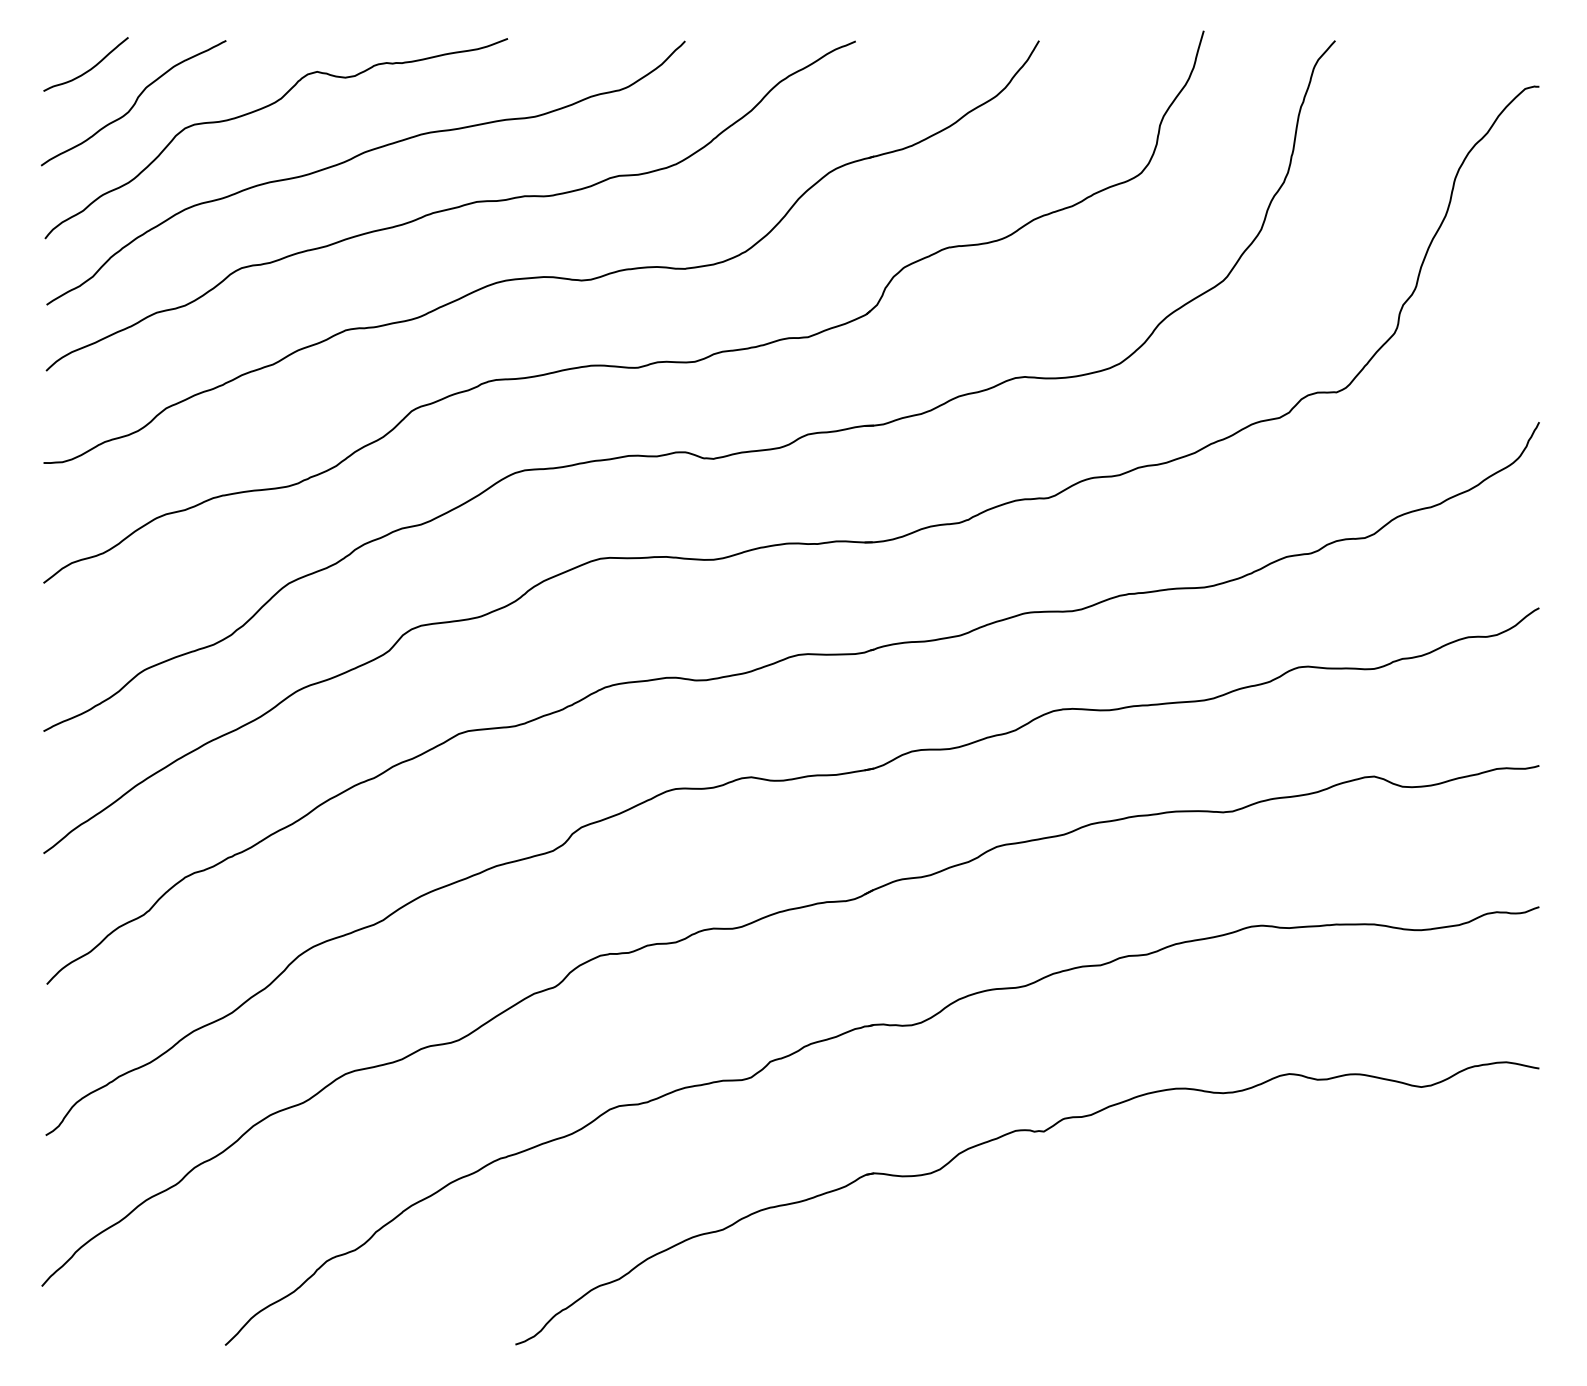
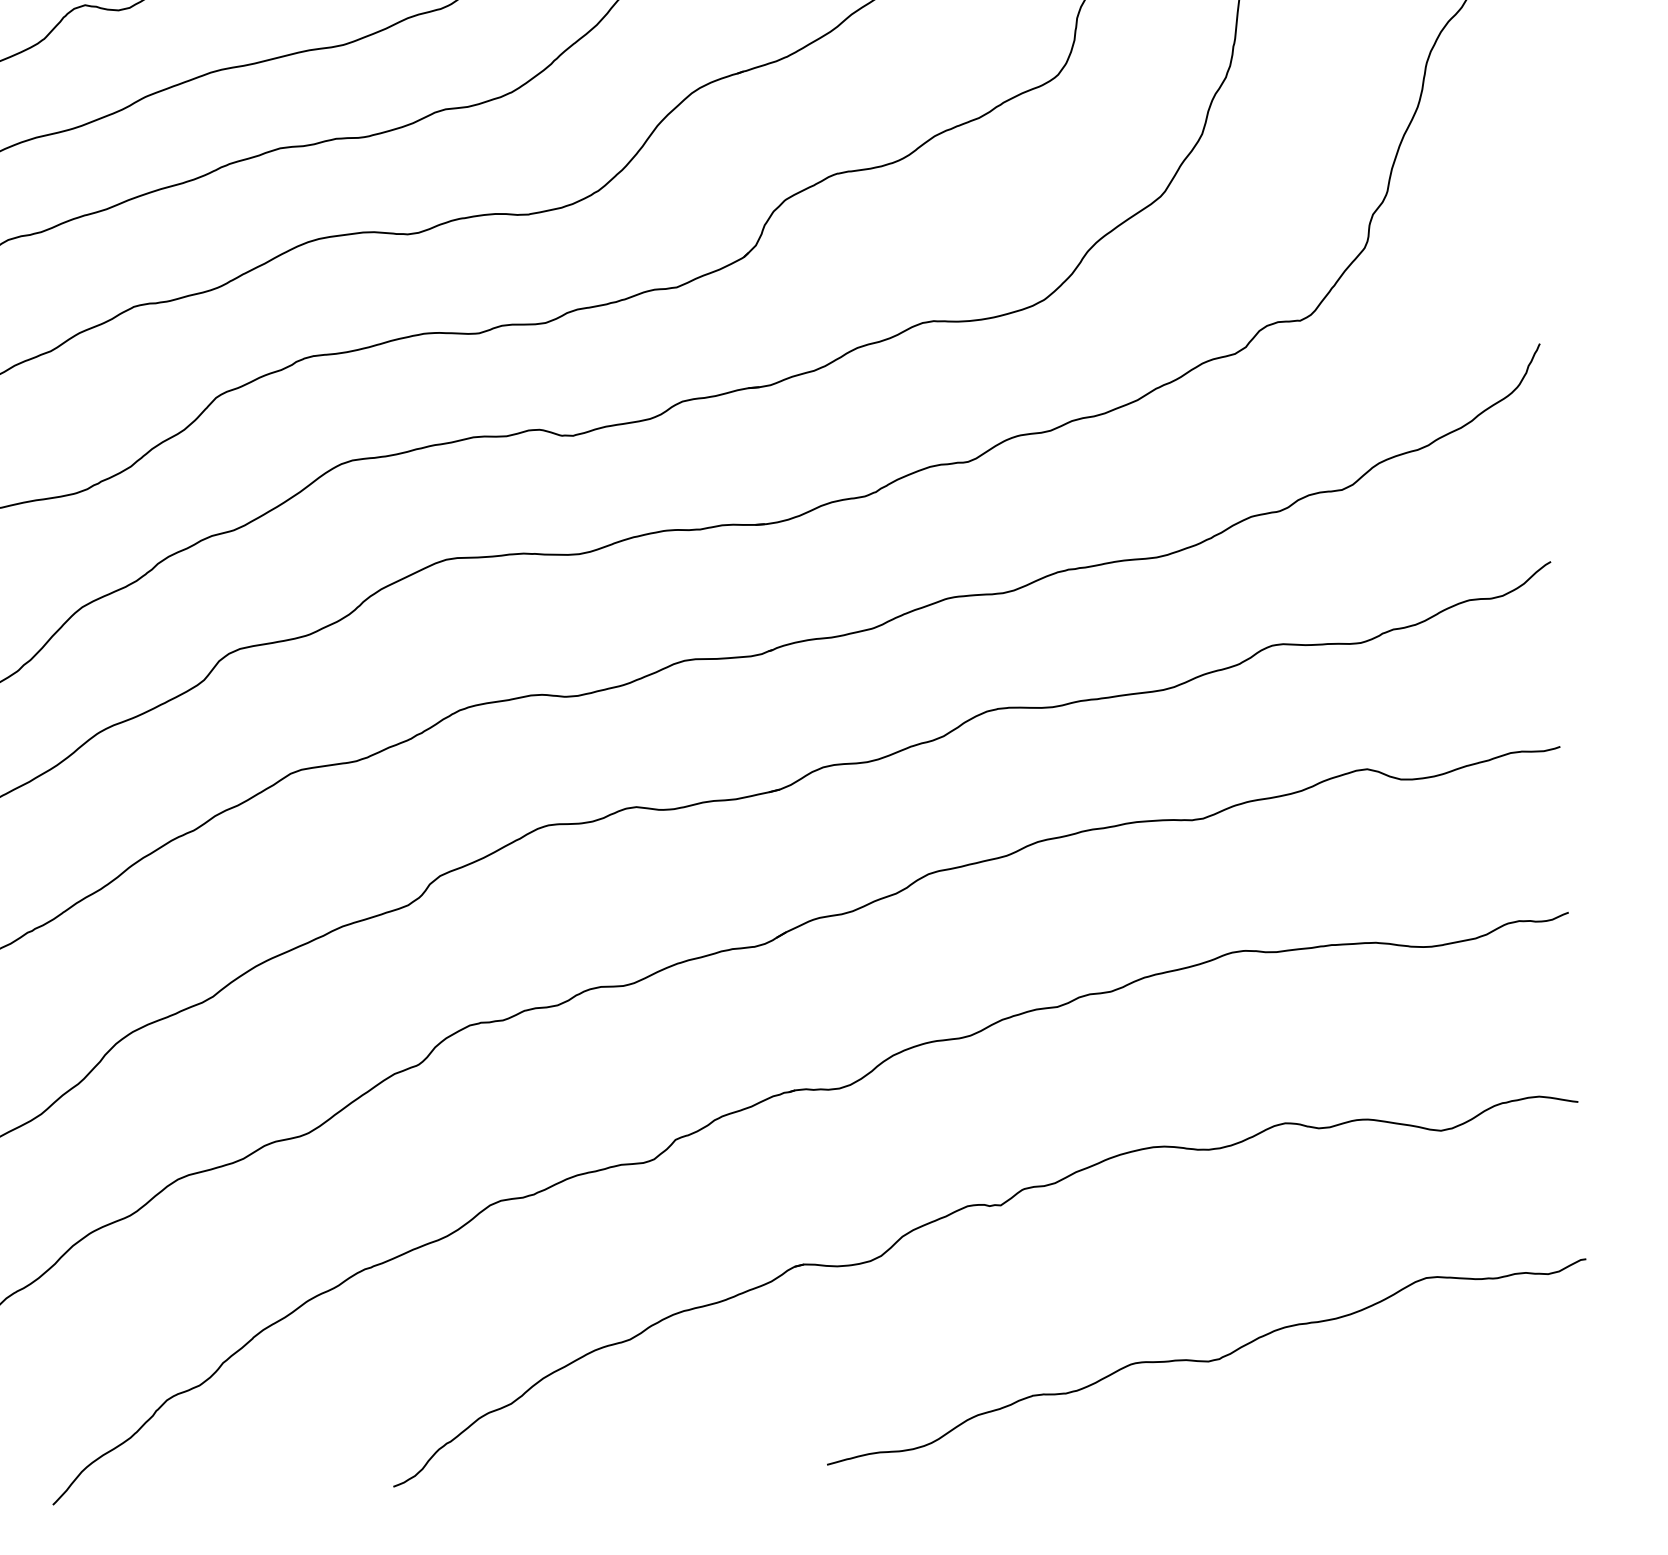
curve: (1212, 1273) -> (1207, 1361), added

